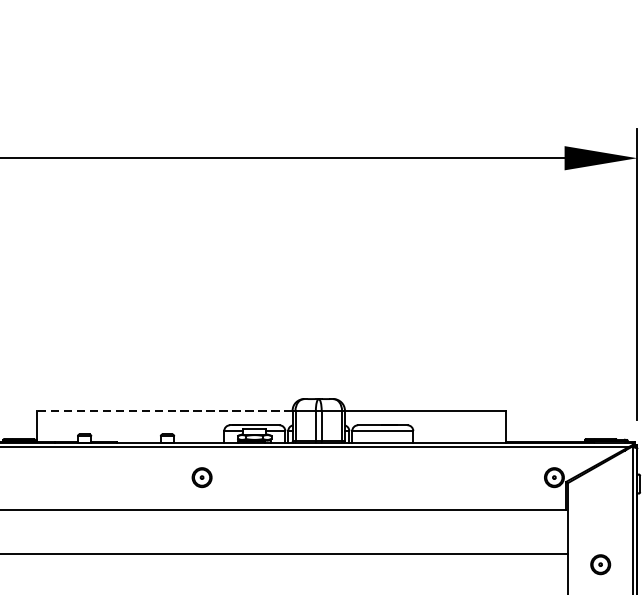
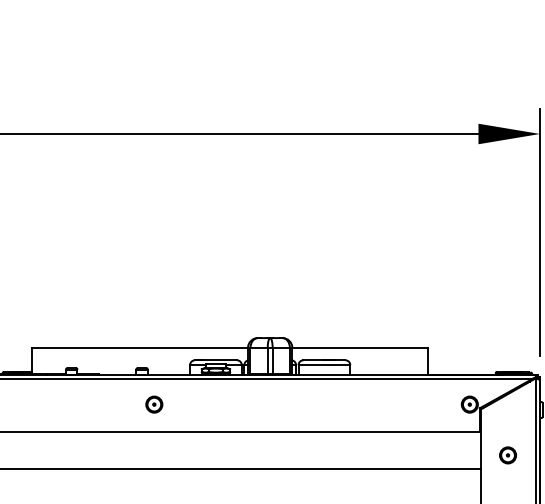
line: (164, 410) -> (139, 347), dashed -> solid
part: (202, 477) -> (154, 404), moved
part: (600, 564) -> (507, 455), moved

